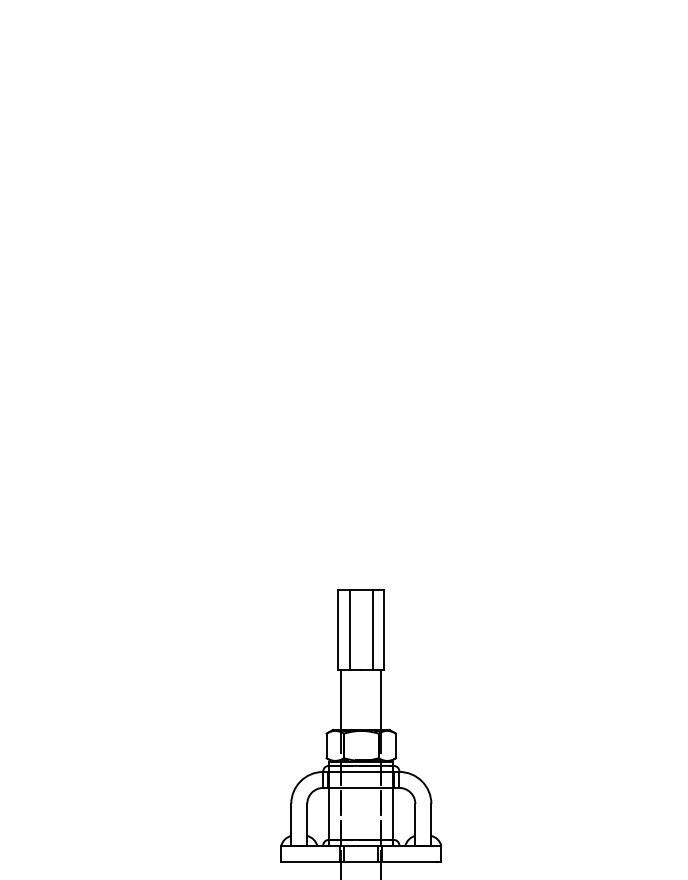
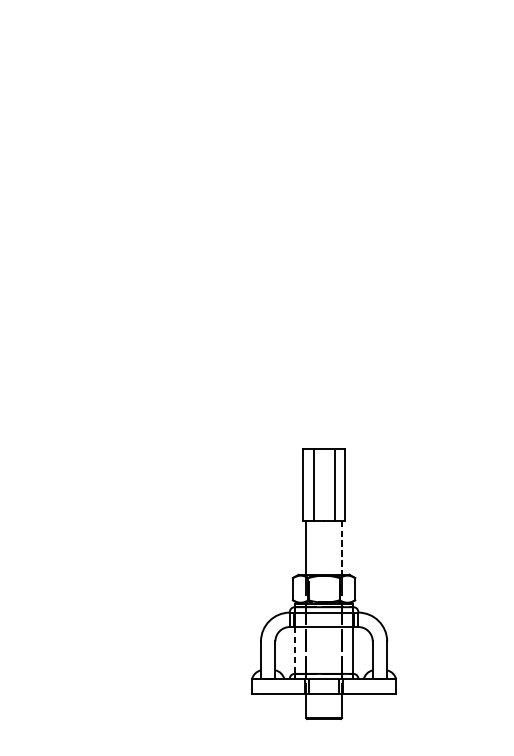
line: (381, 700) -> (342, 548), solid -> dashed
line: (329, 814) -> (295, 650), solid -> dashed

